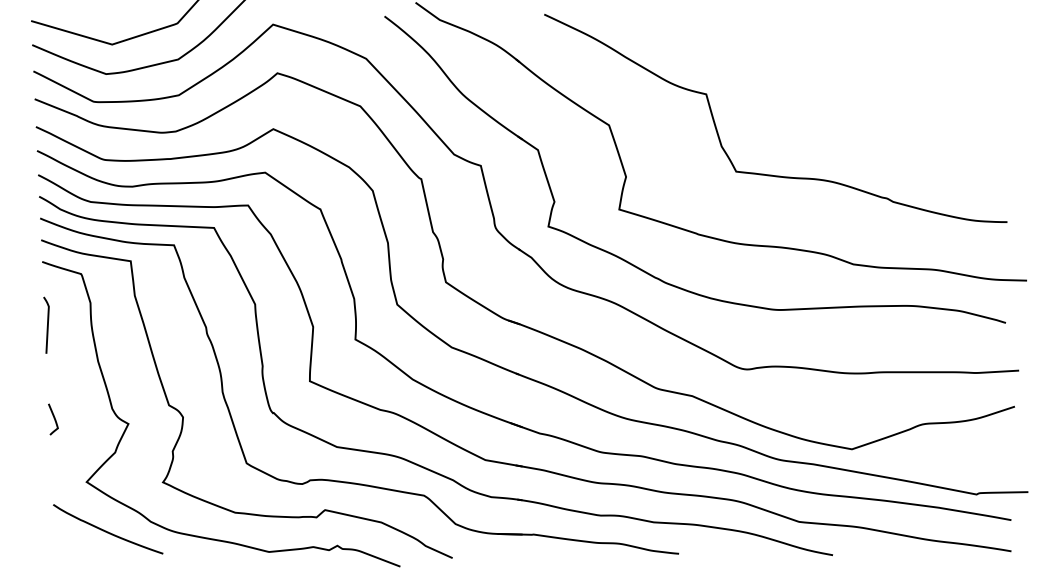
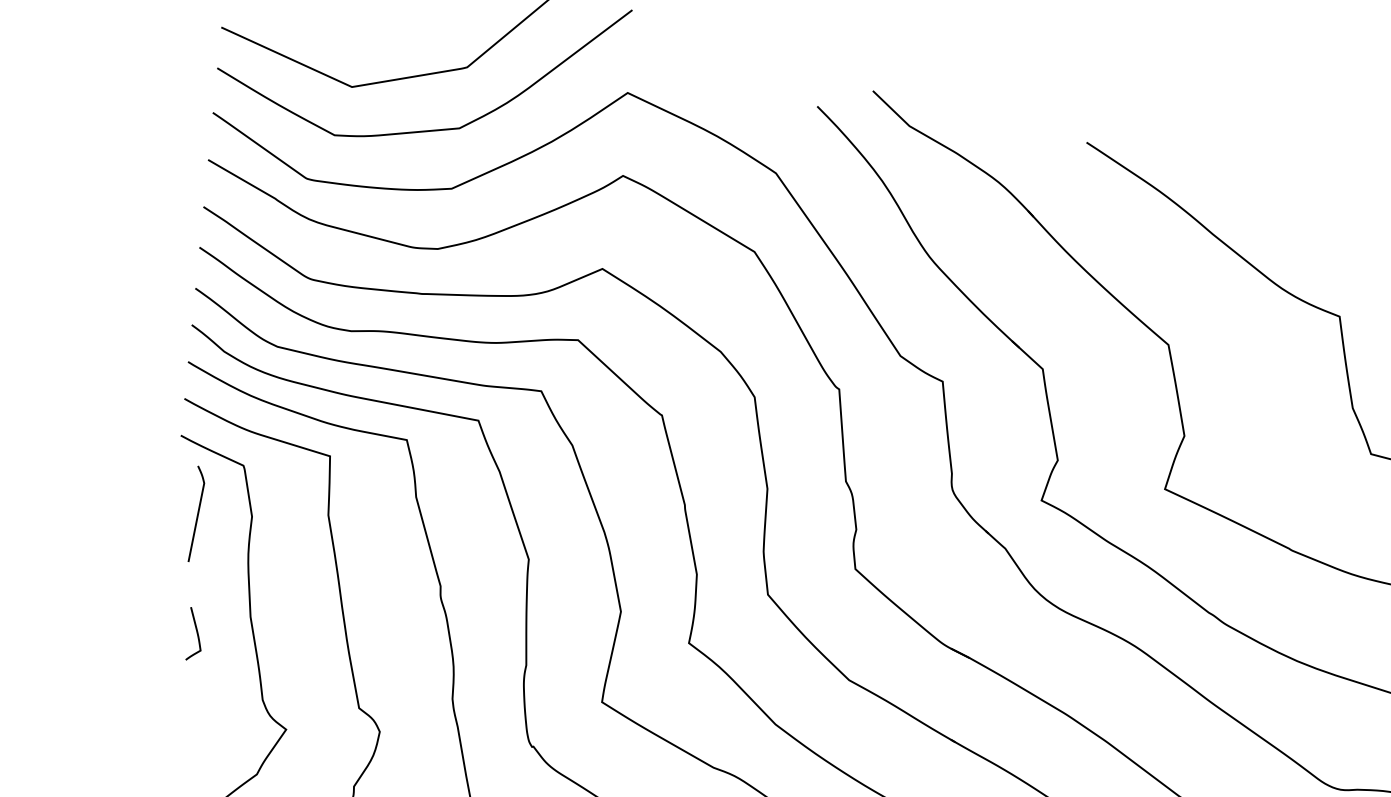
curve: (47, 324) -> (197, 512), moved
curve: (53, 418) -> (195, 633), moved

